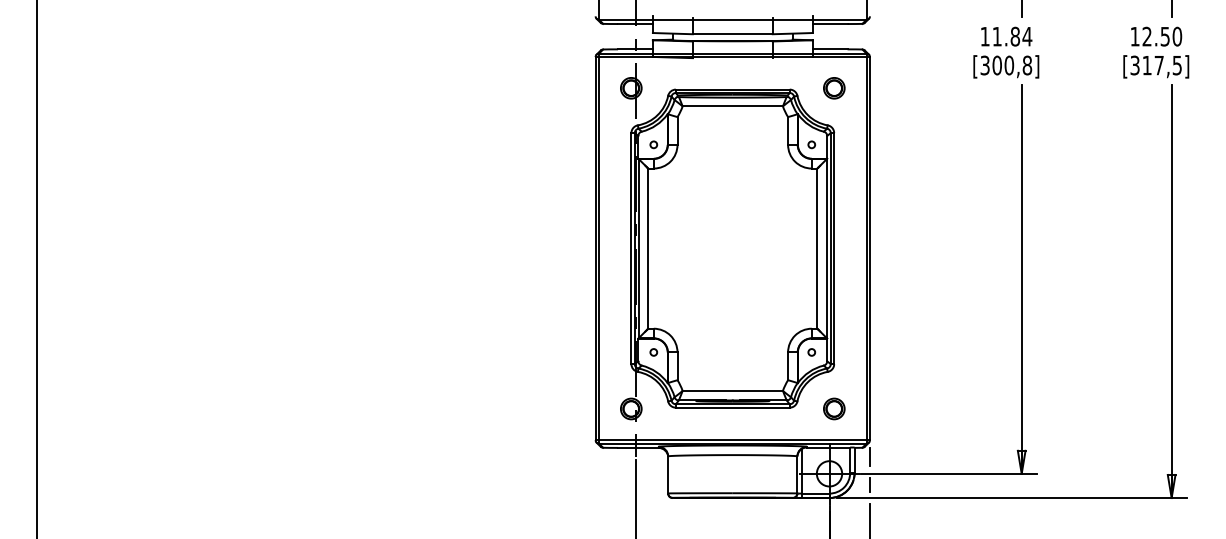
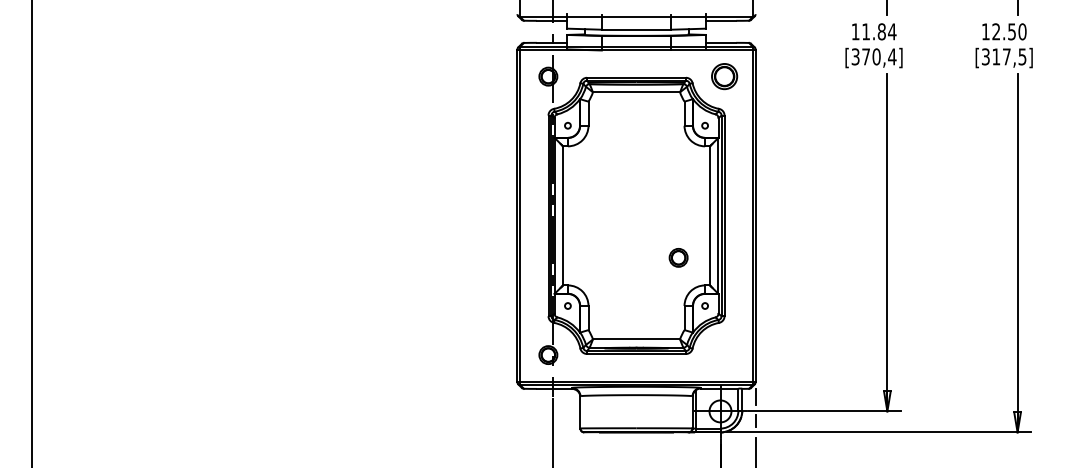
text: (1012, 65) -> (879, 56), [300,8] -> [370,4]
part: (834, 88) -> (724, 76), size x1.4
part: (834, 408) -> (678, 257), moved

